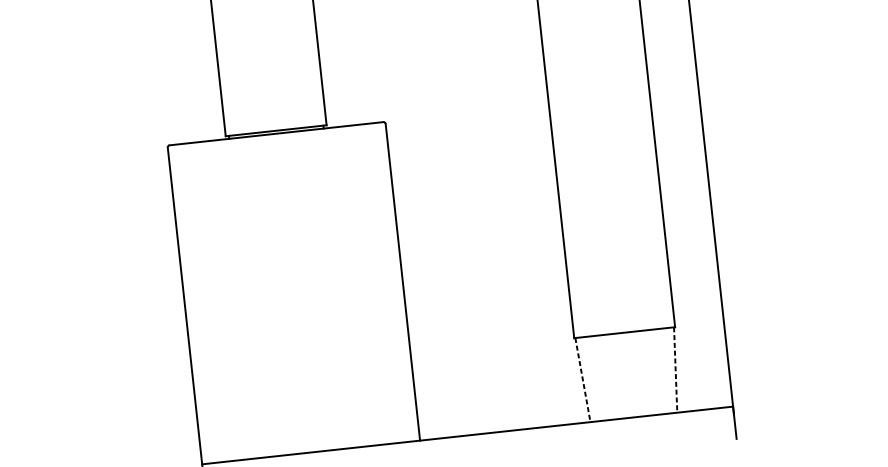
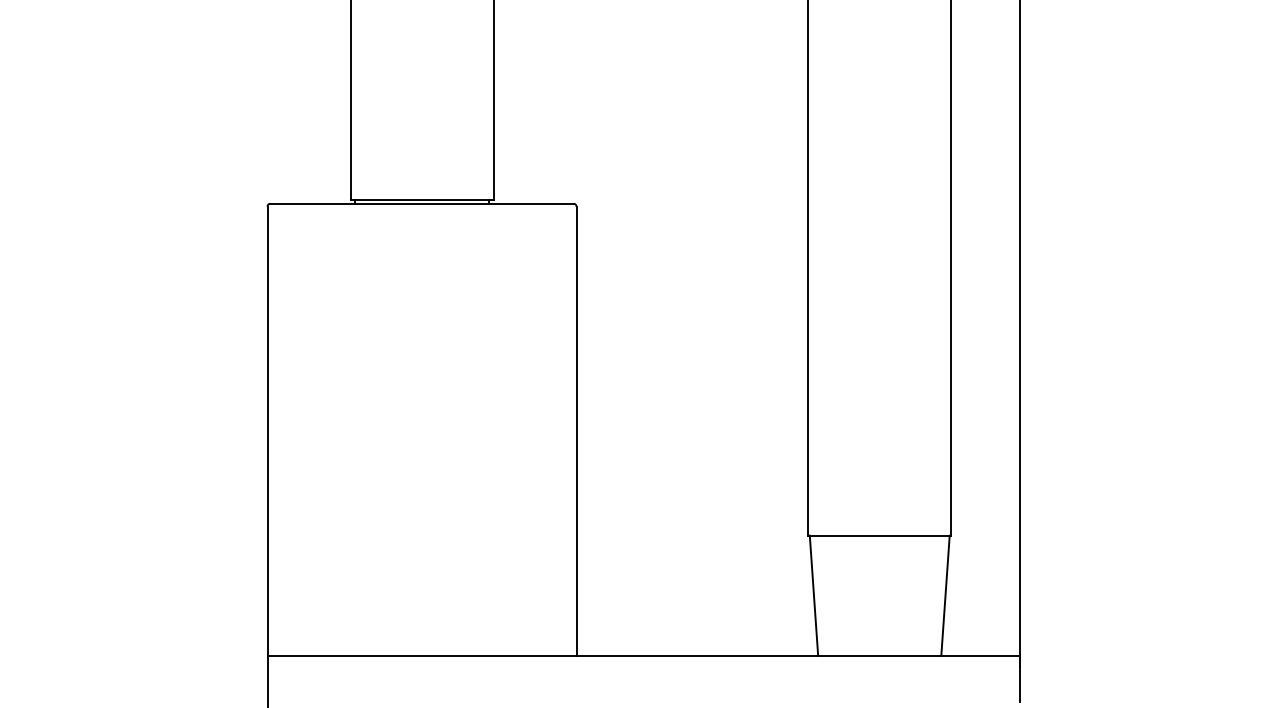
line: (675, 370) -> (945, 596), dashed -> solid
line: (583, 380) -> (814, 596), dashed -> solid

